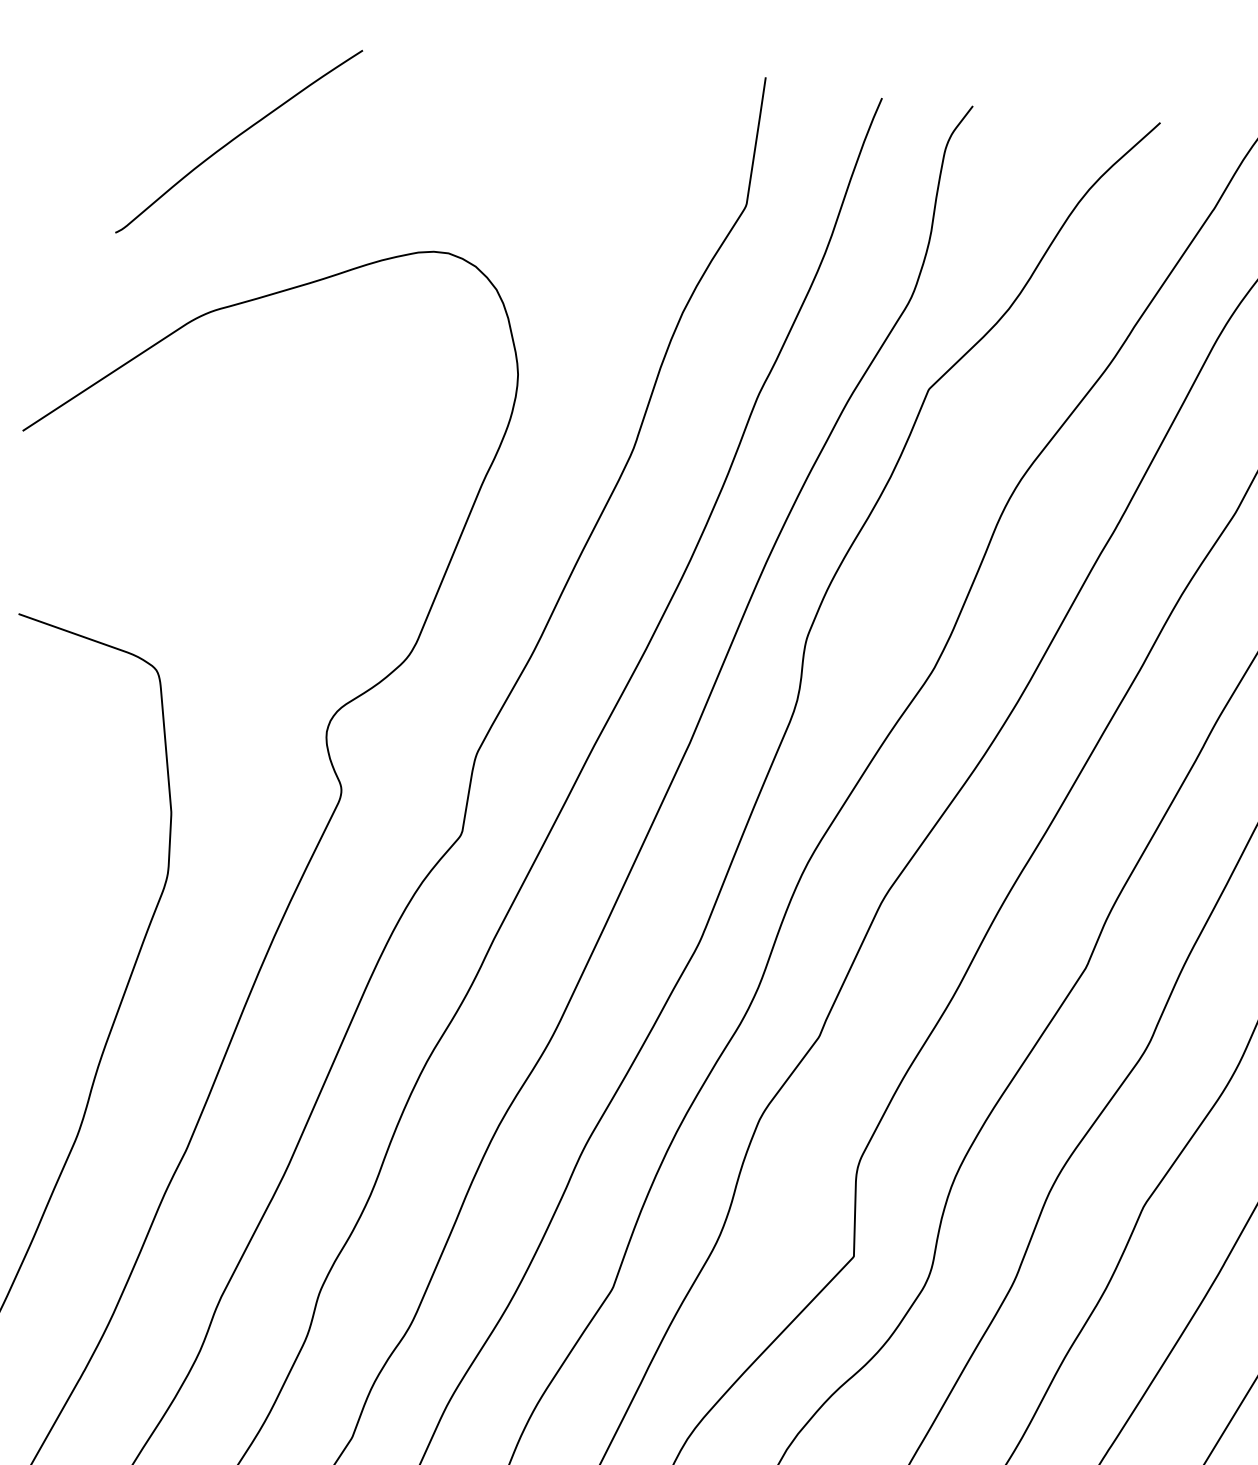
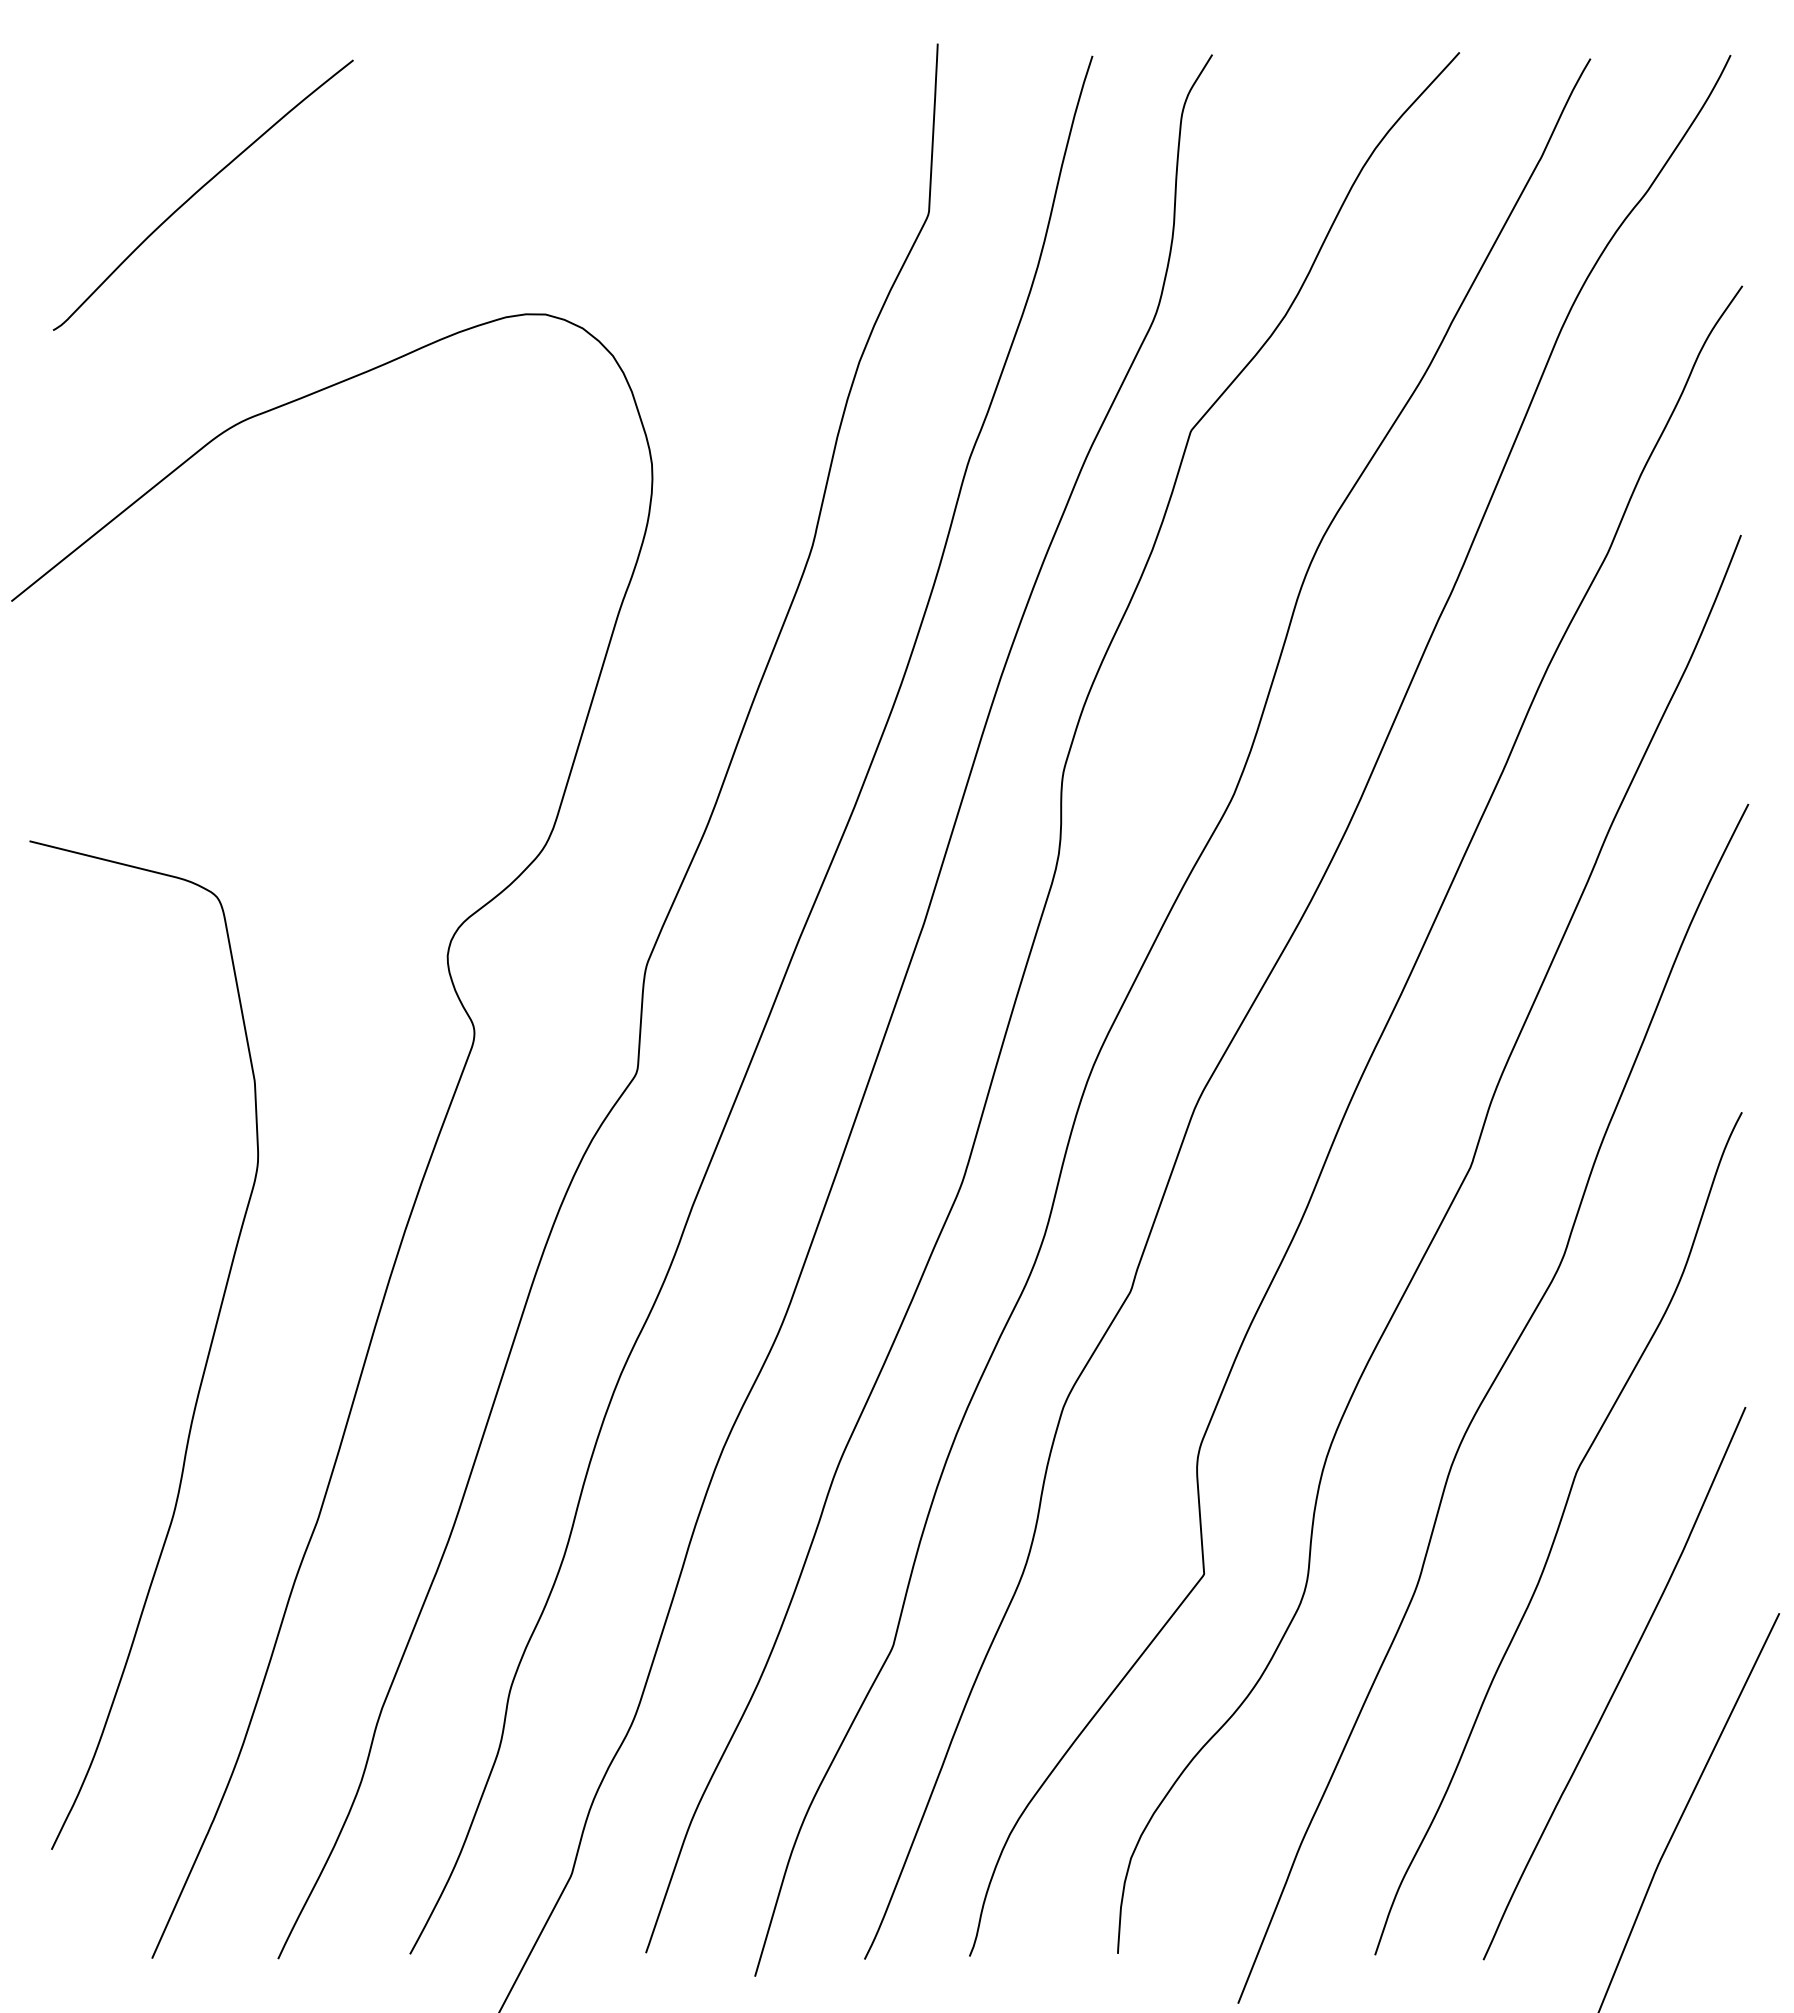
curve: (236, 138) -> (199, 191), moved

